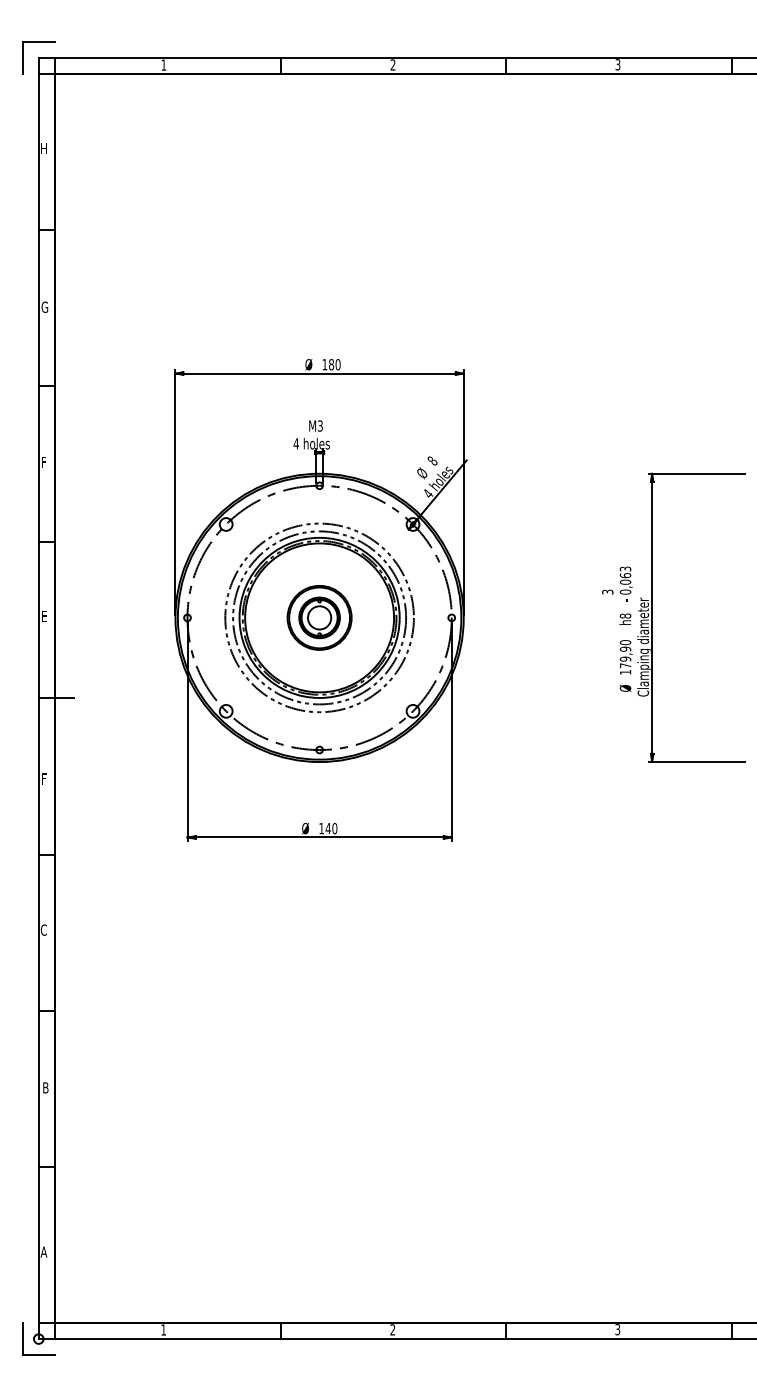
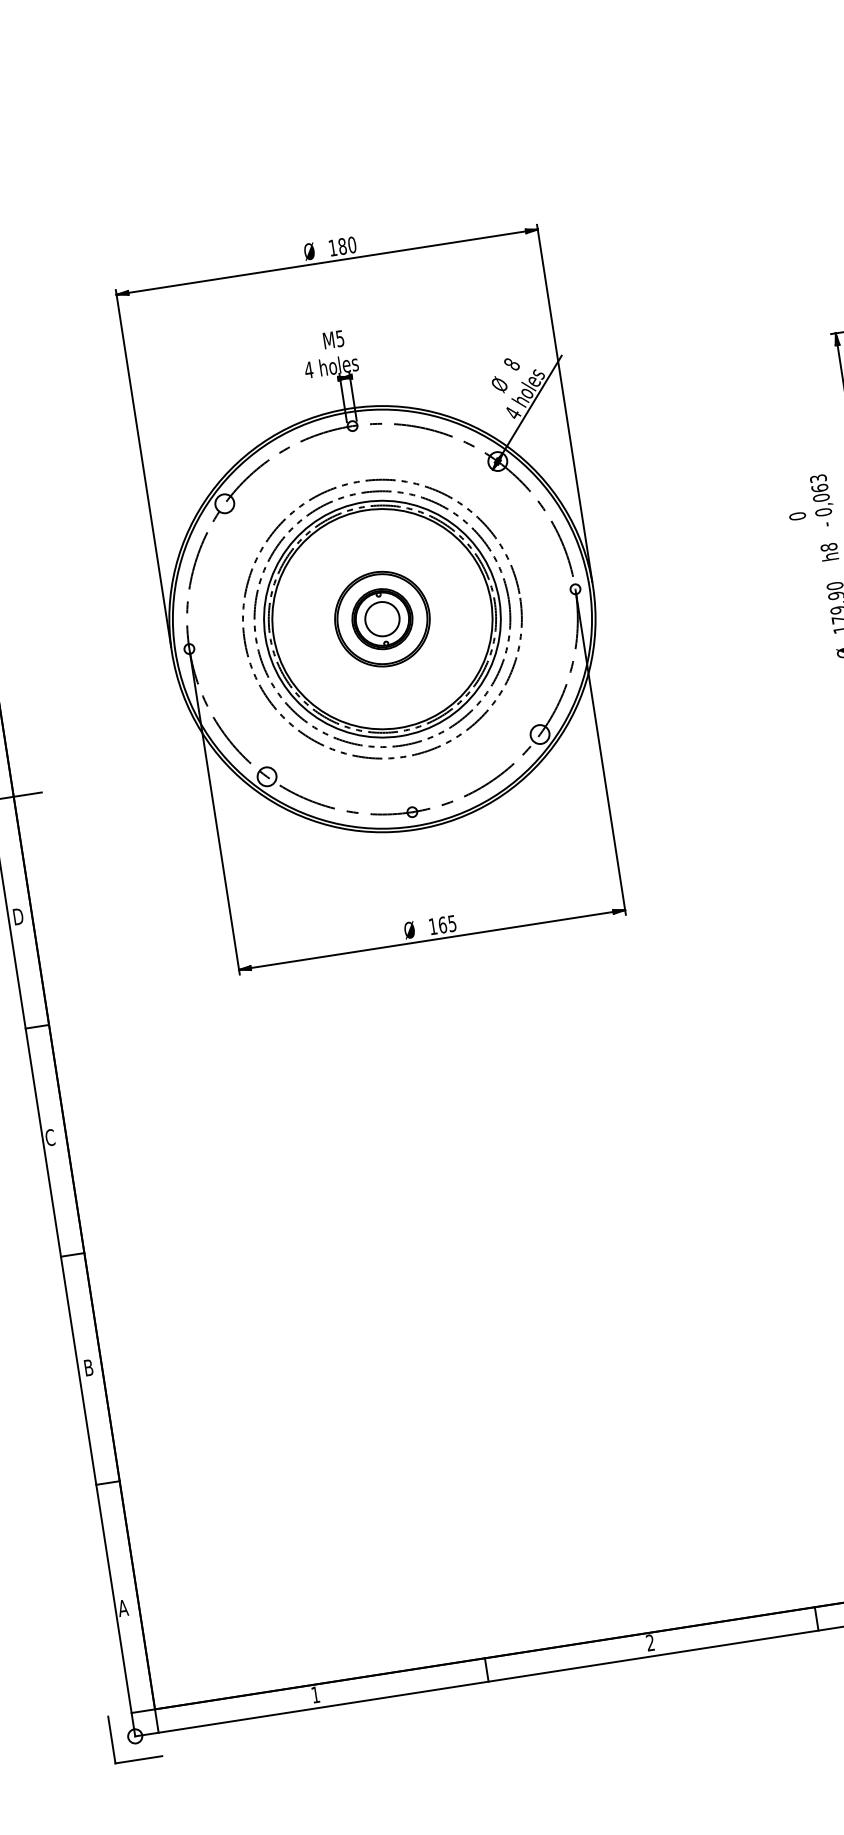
text: (320, 425) -> (340, 337), M3 -> M5
text: (607, 591) -> (797, 515), 3 -> 0
text: (45, 778) -> (18, 915), F -> D
text: (331, 828) -> (447, 924), 140 -> 165

